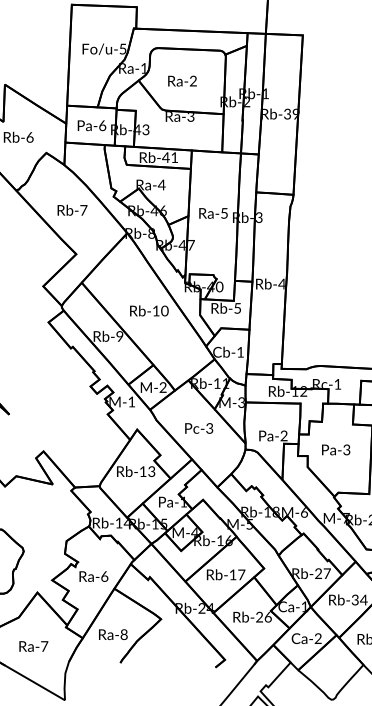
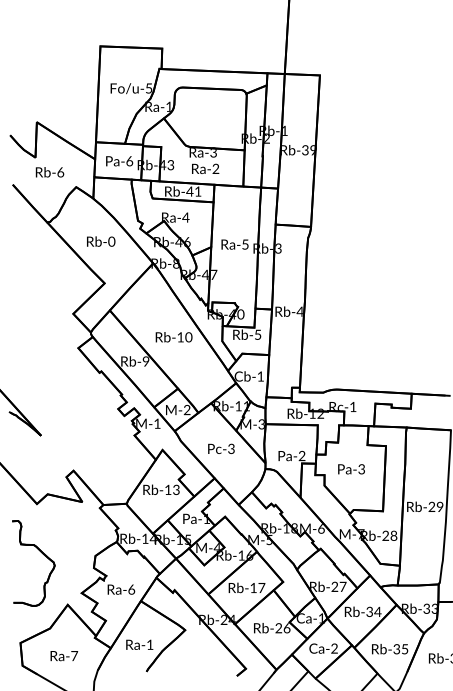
text: (182, 80) -> (205, 168), moved
text: (83, 210) -> (111, 241), Rb-7 -> Rb-0
text: (123, 634) -> (149, 644), Ra-8 -> Ra-1

